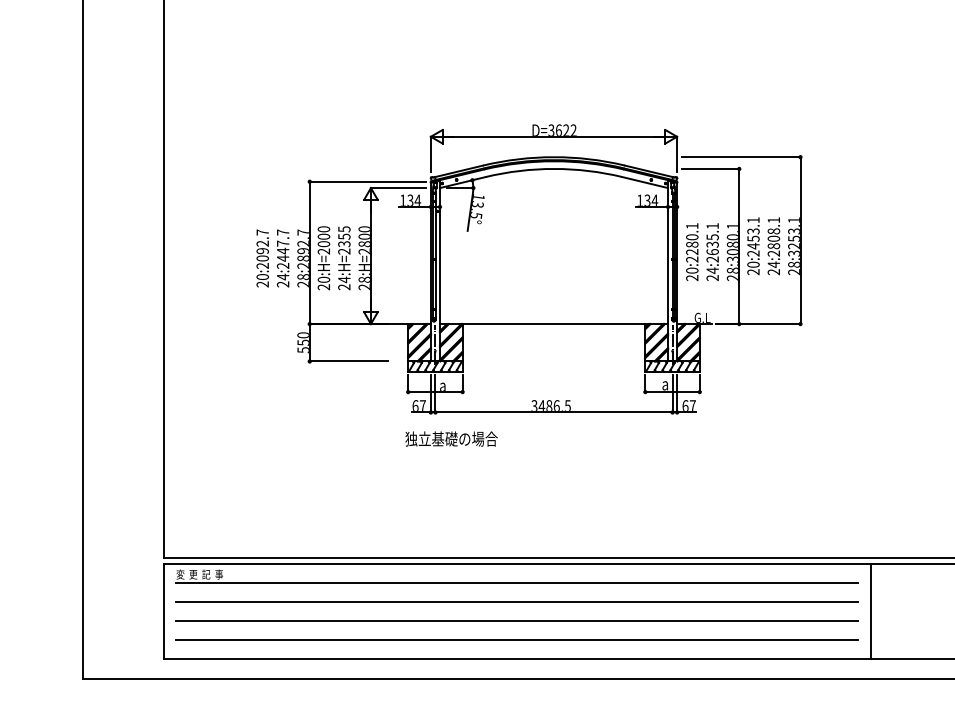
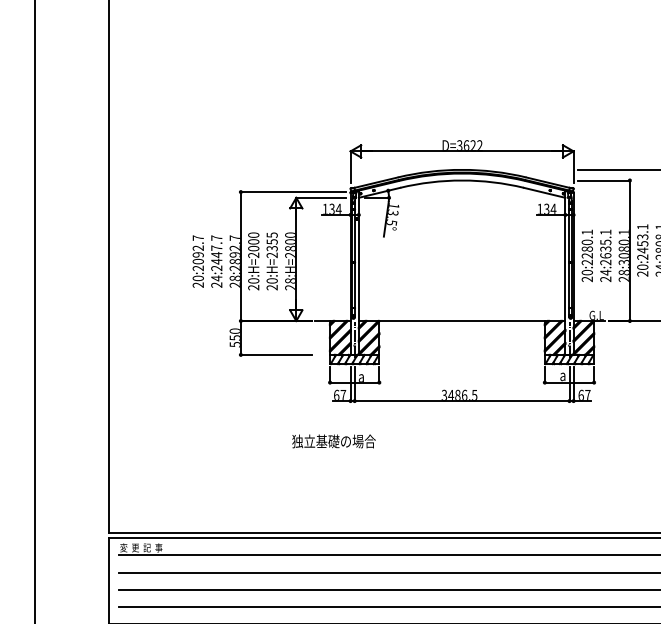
text: (344, 279) -> (272, 280), 24:H=2355 -> 20:H=2355
text: (451, 438) -> (333, 440), moved

